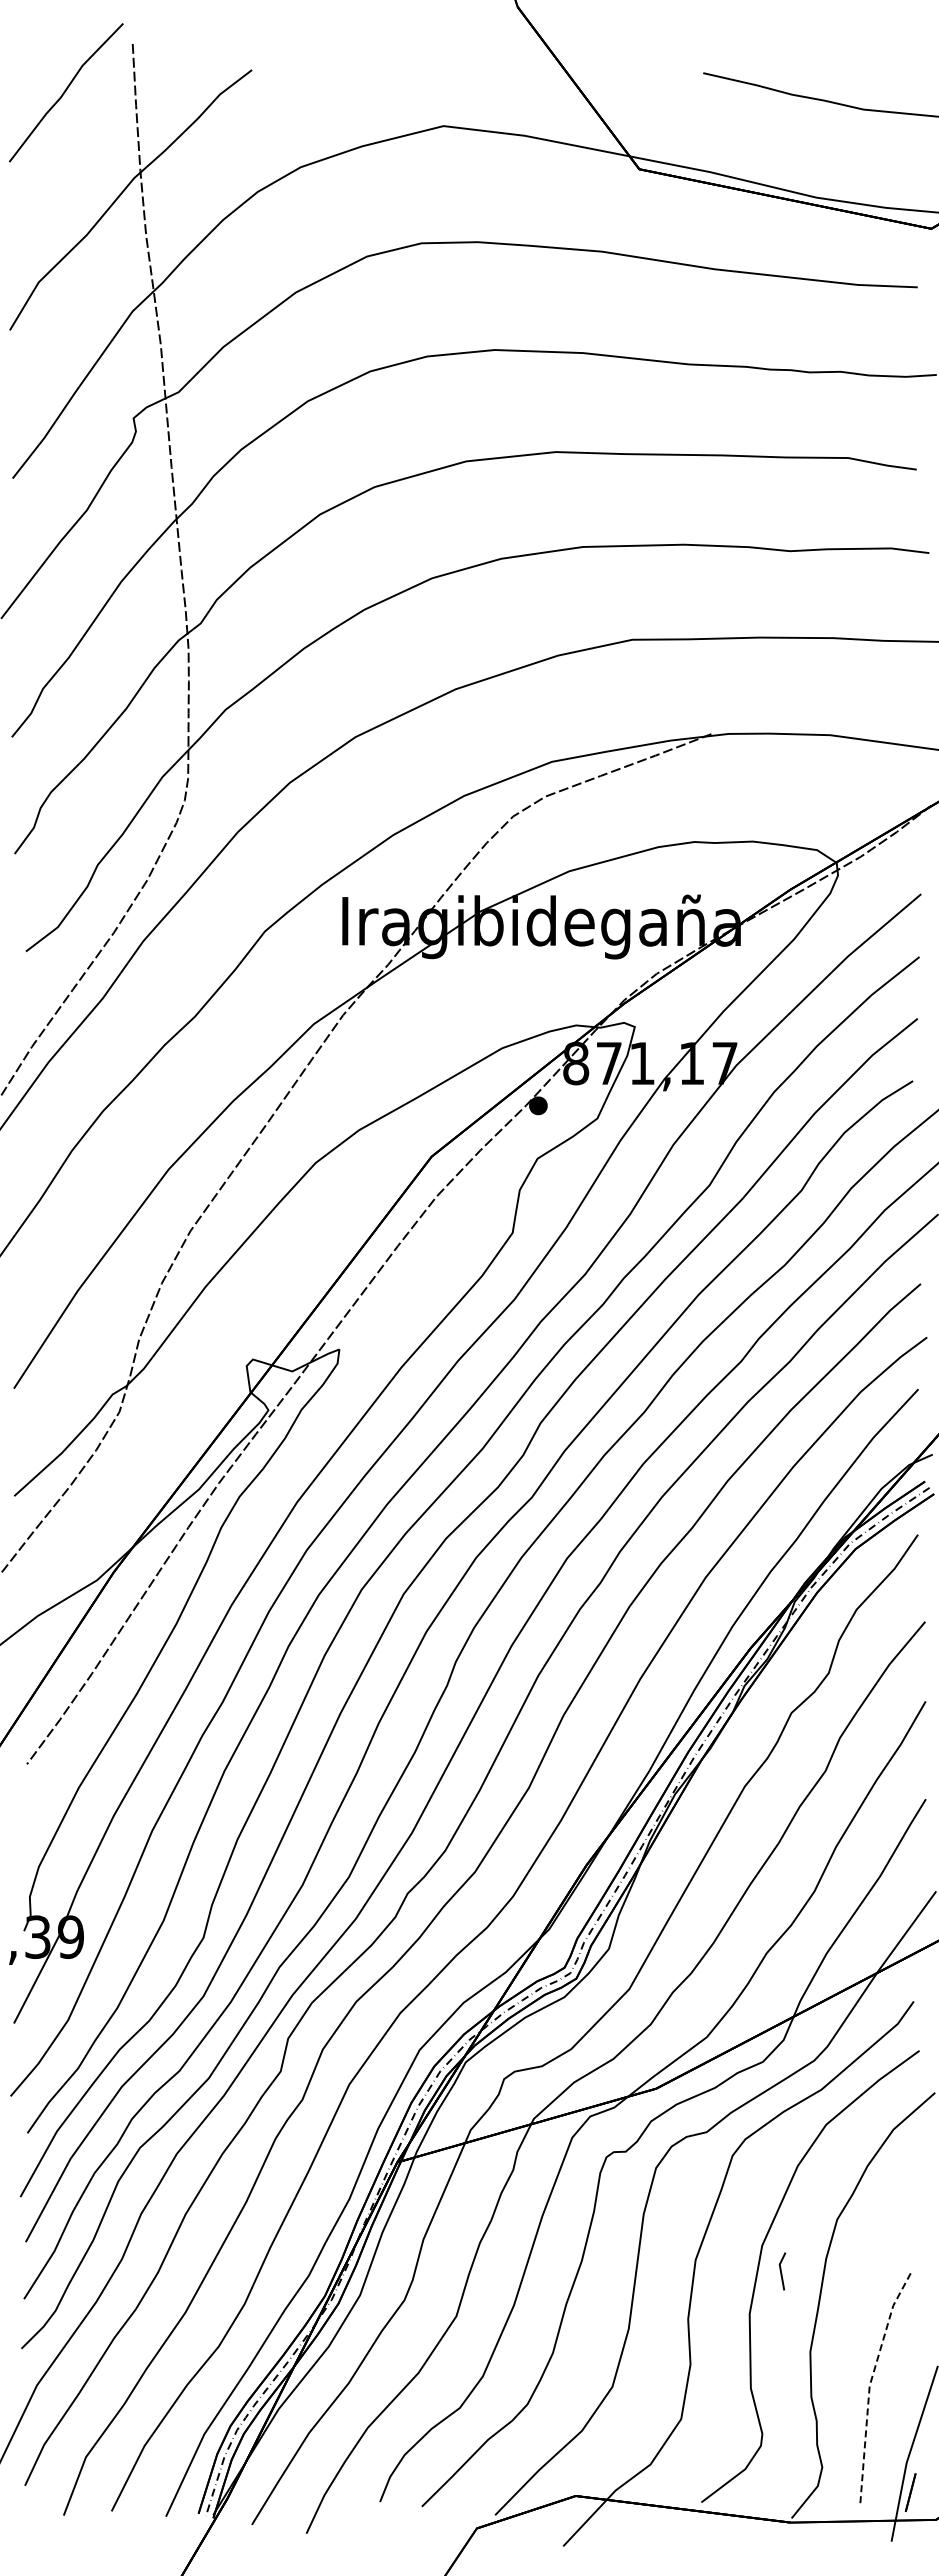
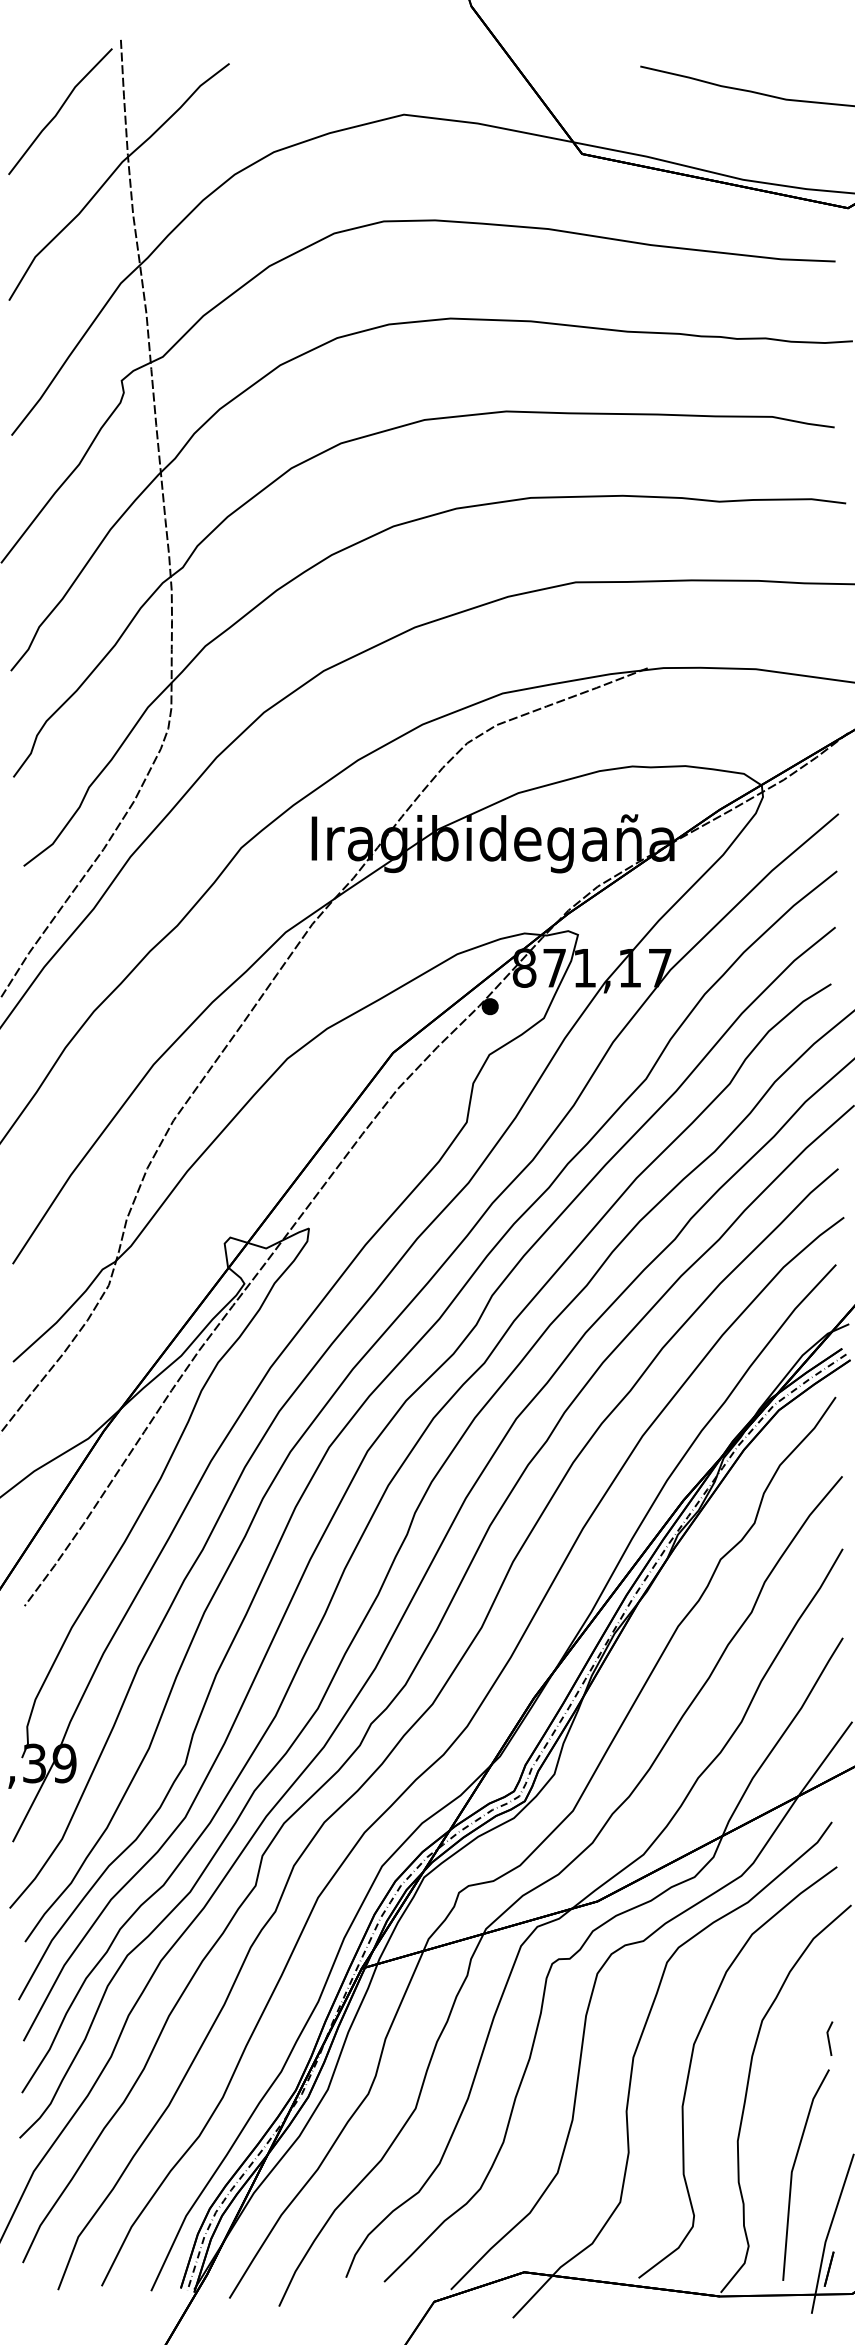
line: (66, 91) -> (60, 110), moved
line: (781, 2271) -> (828, 2038), moved
line: (869, 2385) -> (791, 2171), dashed -> solid

